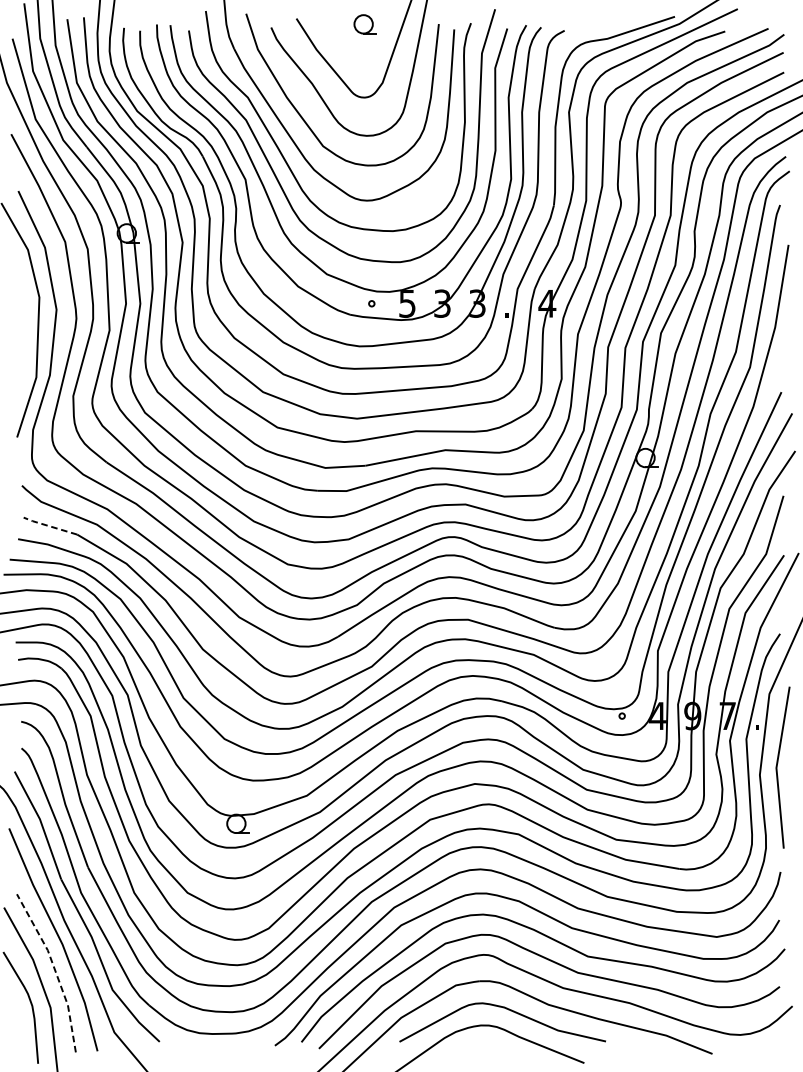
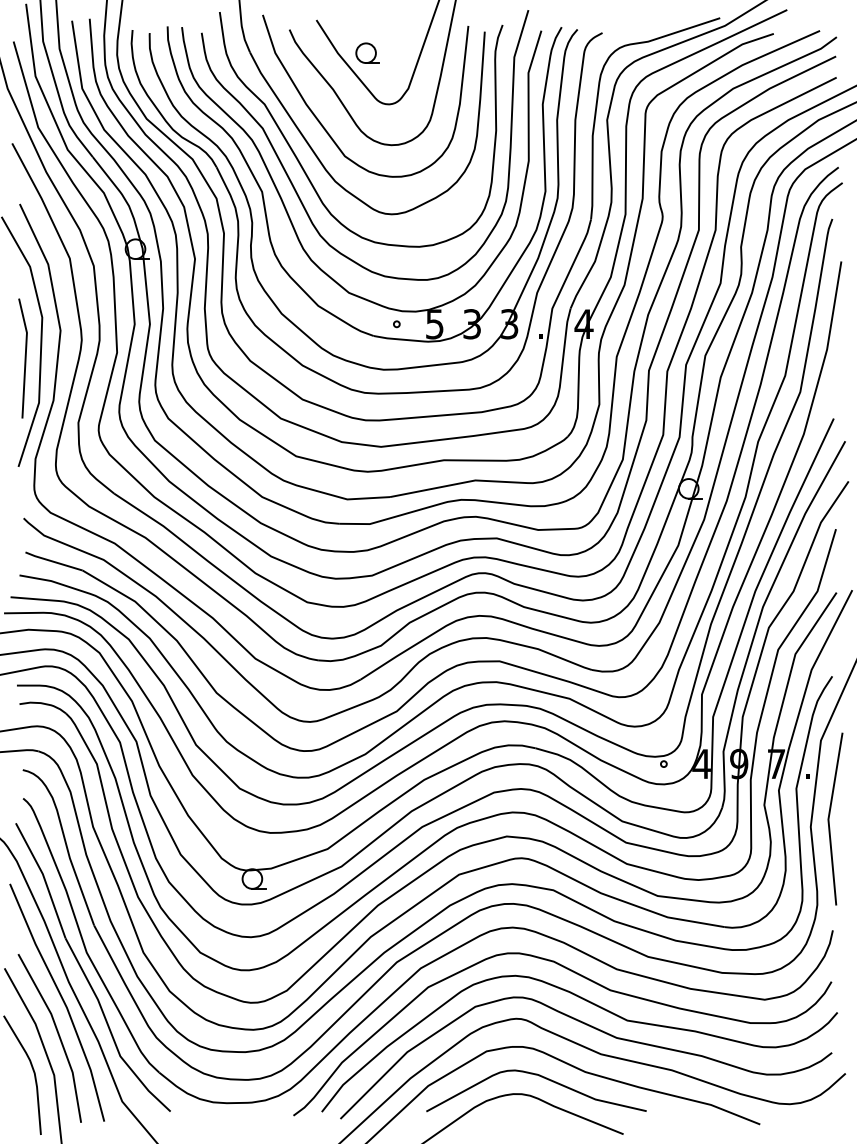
part: (364, 23) -> (367, 52), moved
line: (22, 335) -> (24, 358), added
line: (49, 526) -> (53, 561), dashed -> solid
line: (54, 969) -> (58, 1034), dashed -> solid

